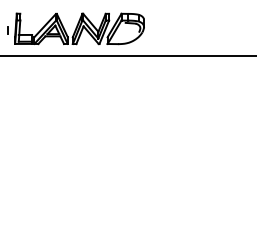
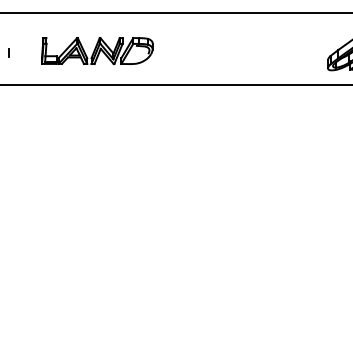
part: (79, 28) -> (97, 50), size x0.7

